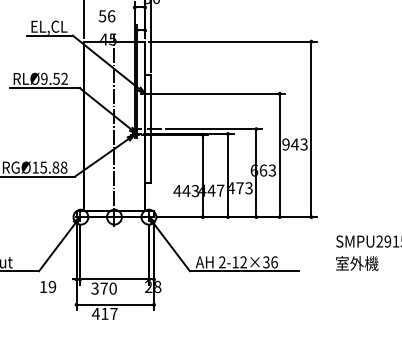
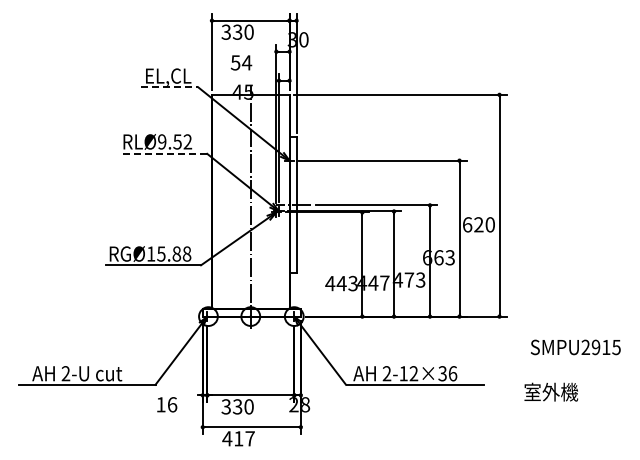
text: (111, 15) -> (246, 62), 56 -> 54
line: (50, 35) -> (169, 87), solid -> dashed
line: (45, 88) -> (163, 153), solid -> dashed
text: (294, 144) -> (478, 224), 943 -> 620
text: (357, 263) -> (551, 391), moved
text: (52, 286) -> (172, 404), 19 -> 16
text: (103, 288) -> (237, 406), 370 -> 330

